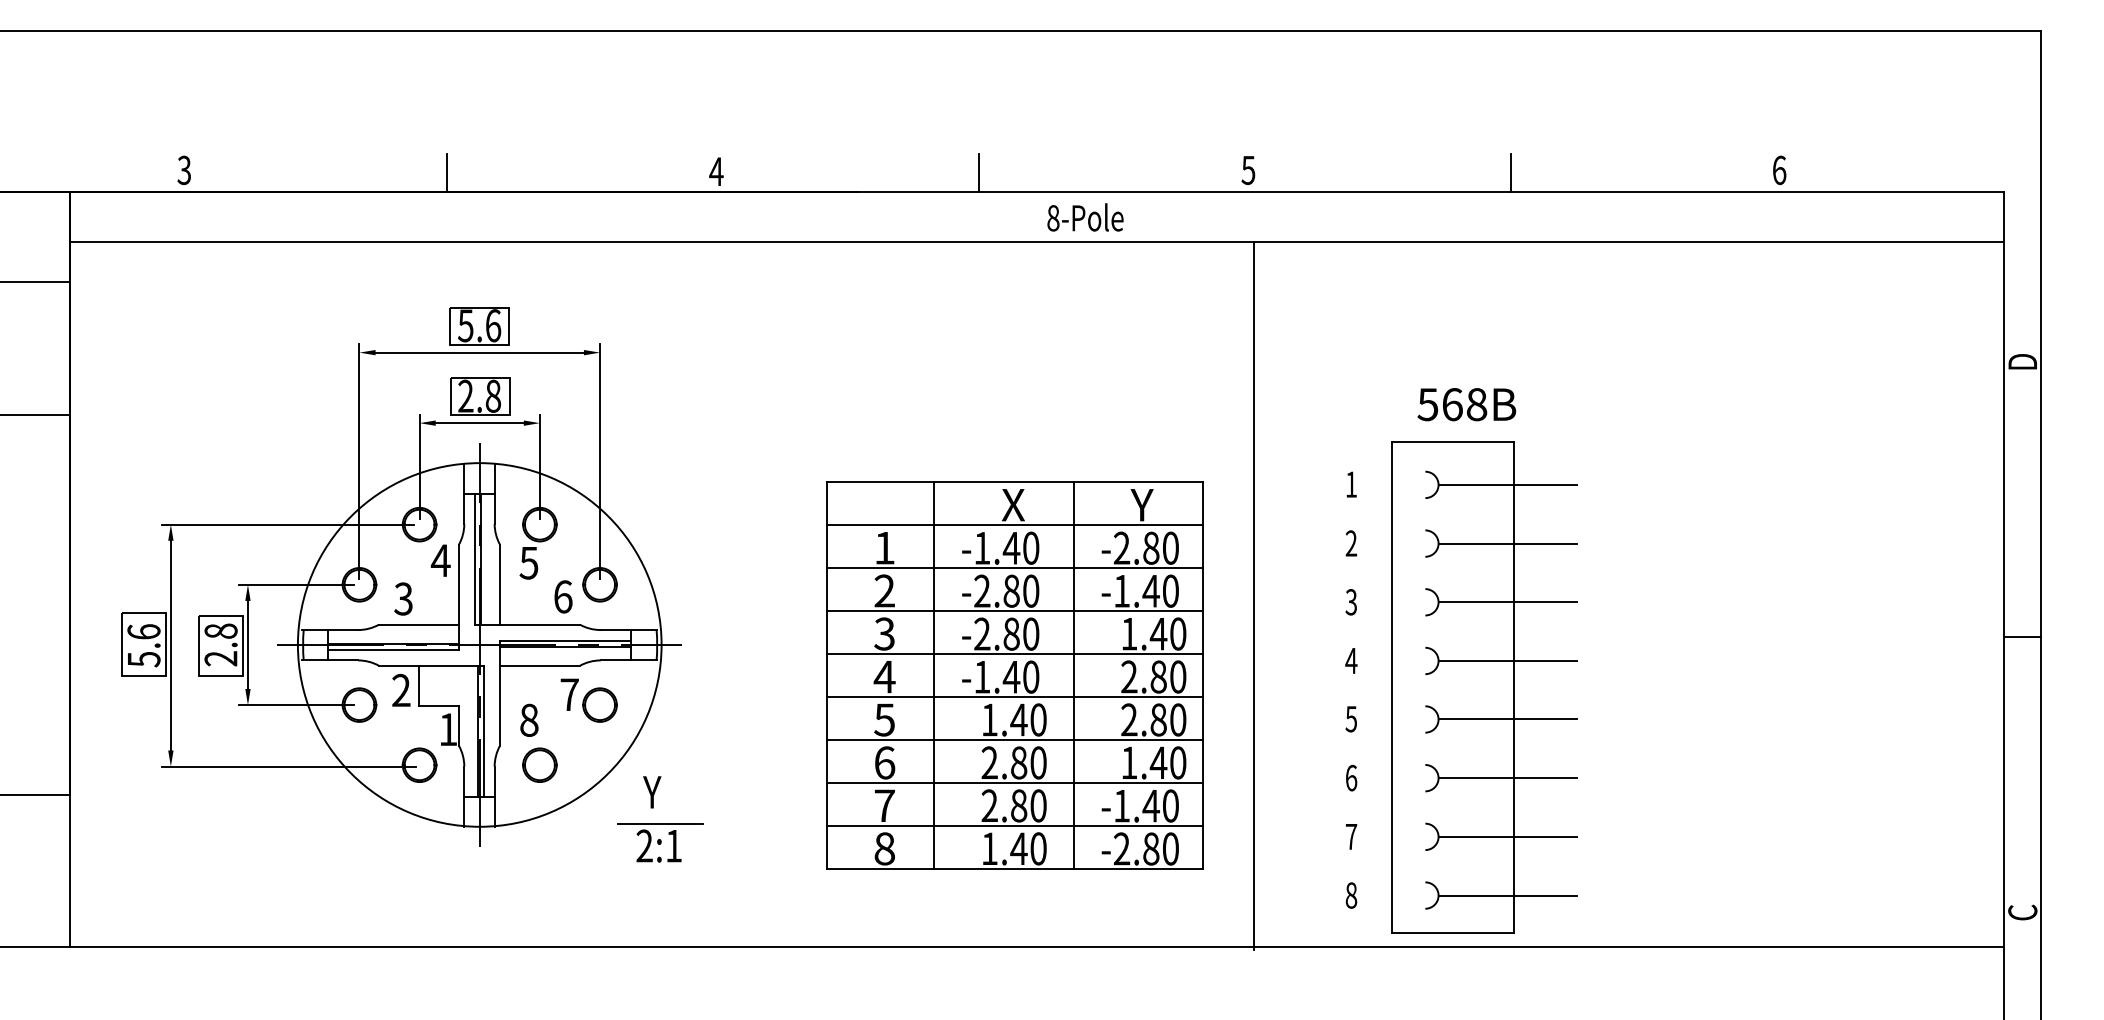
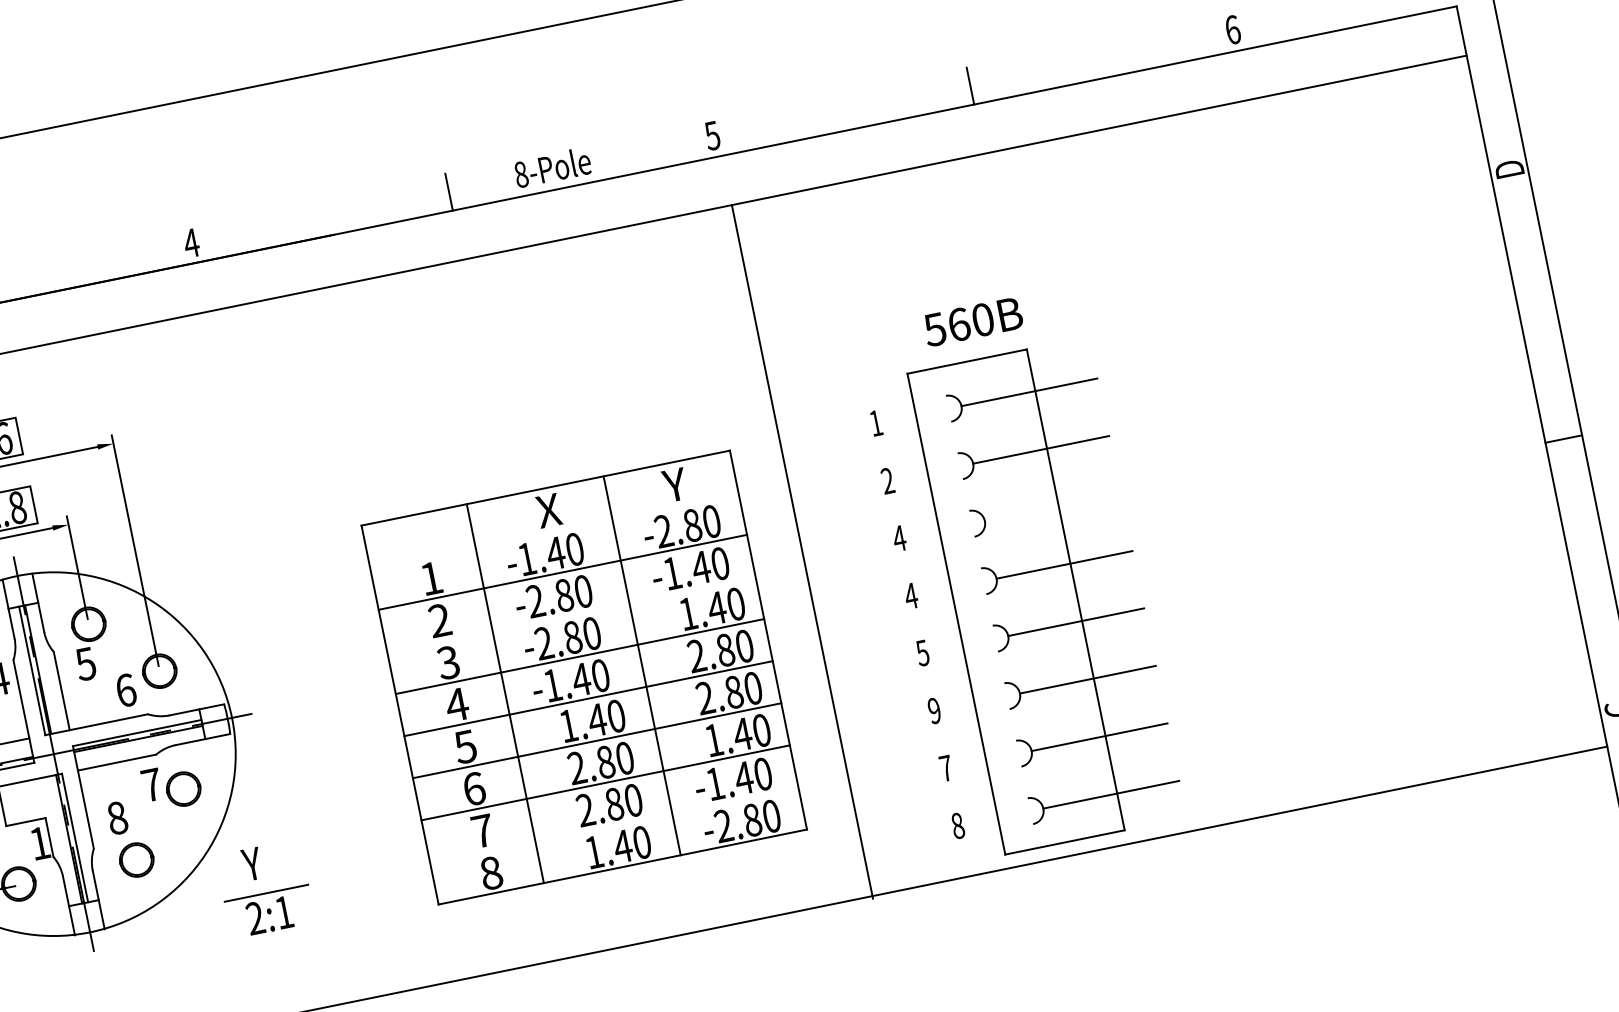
text: (1085, 217) -> (552, 167), moved
text: (1476, 404) -> (982, 319), 568B -> 560B
line: (1014, 525) -> (554, 530), removed
text: (1351, 602) -> (899, 538), 3 -> 4
line: (1507, 602) -> (1052, 507), removed
line: (1014, 611) -> (571, 614), removed
text: (1351, 777) -> (934, 710), 6 -> 9
line: (1014, 826) -> (614, 825), removed

